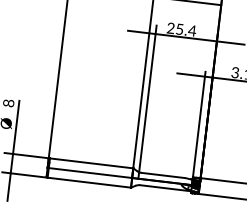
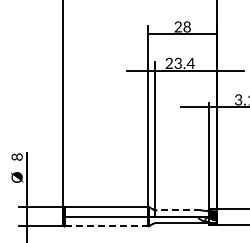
text: (179, 28) -> (177, 62), 25.4 -> 23.4
line: (163, 175) -> (179, 210), solid -> dashed
line: (89, 182) -> (106, 226), solid -> dashed

